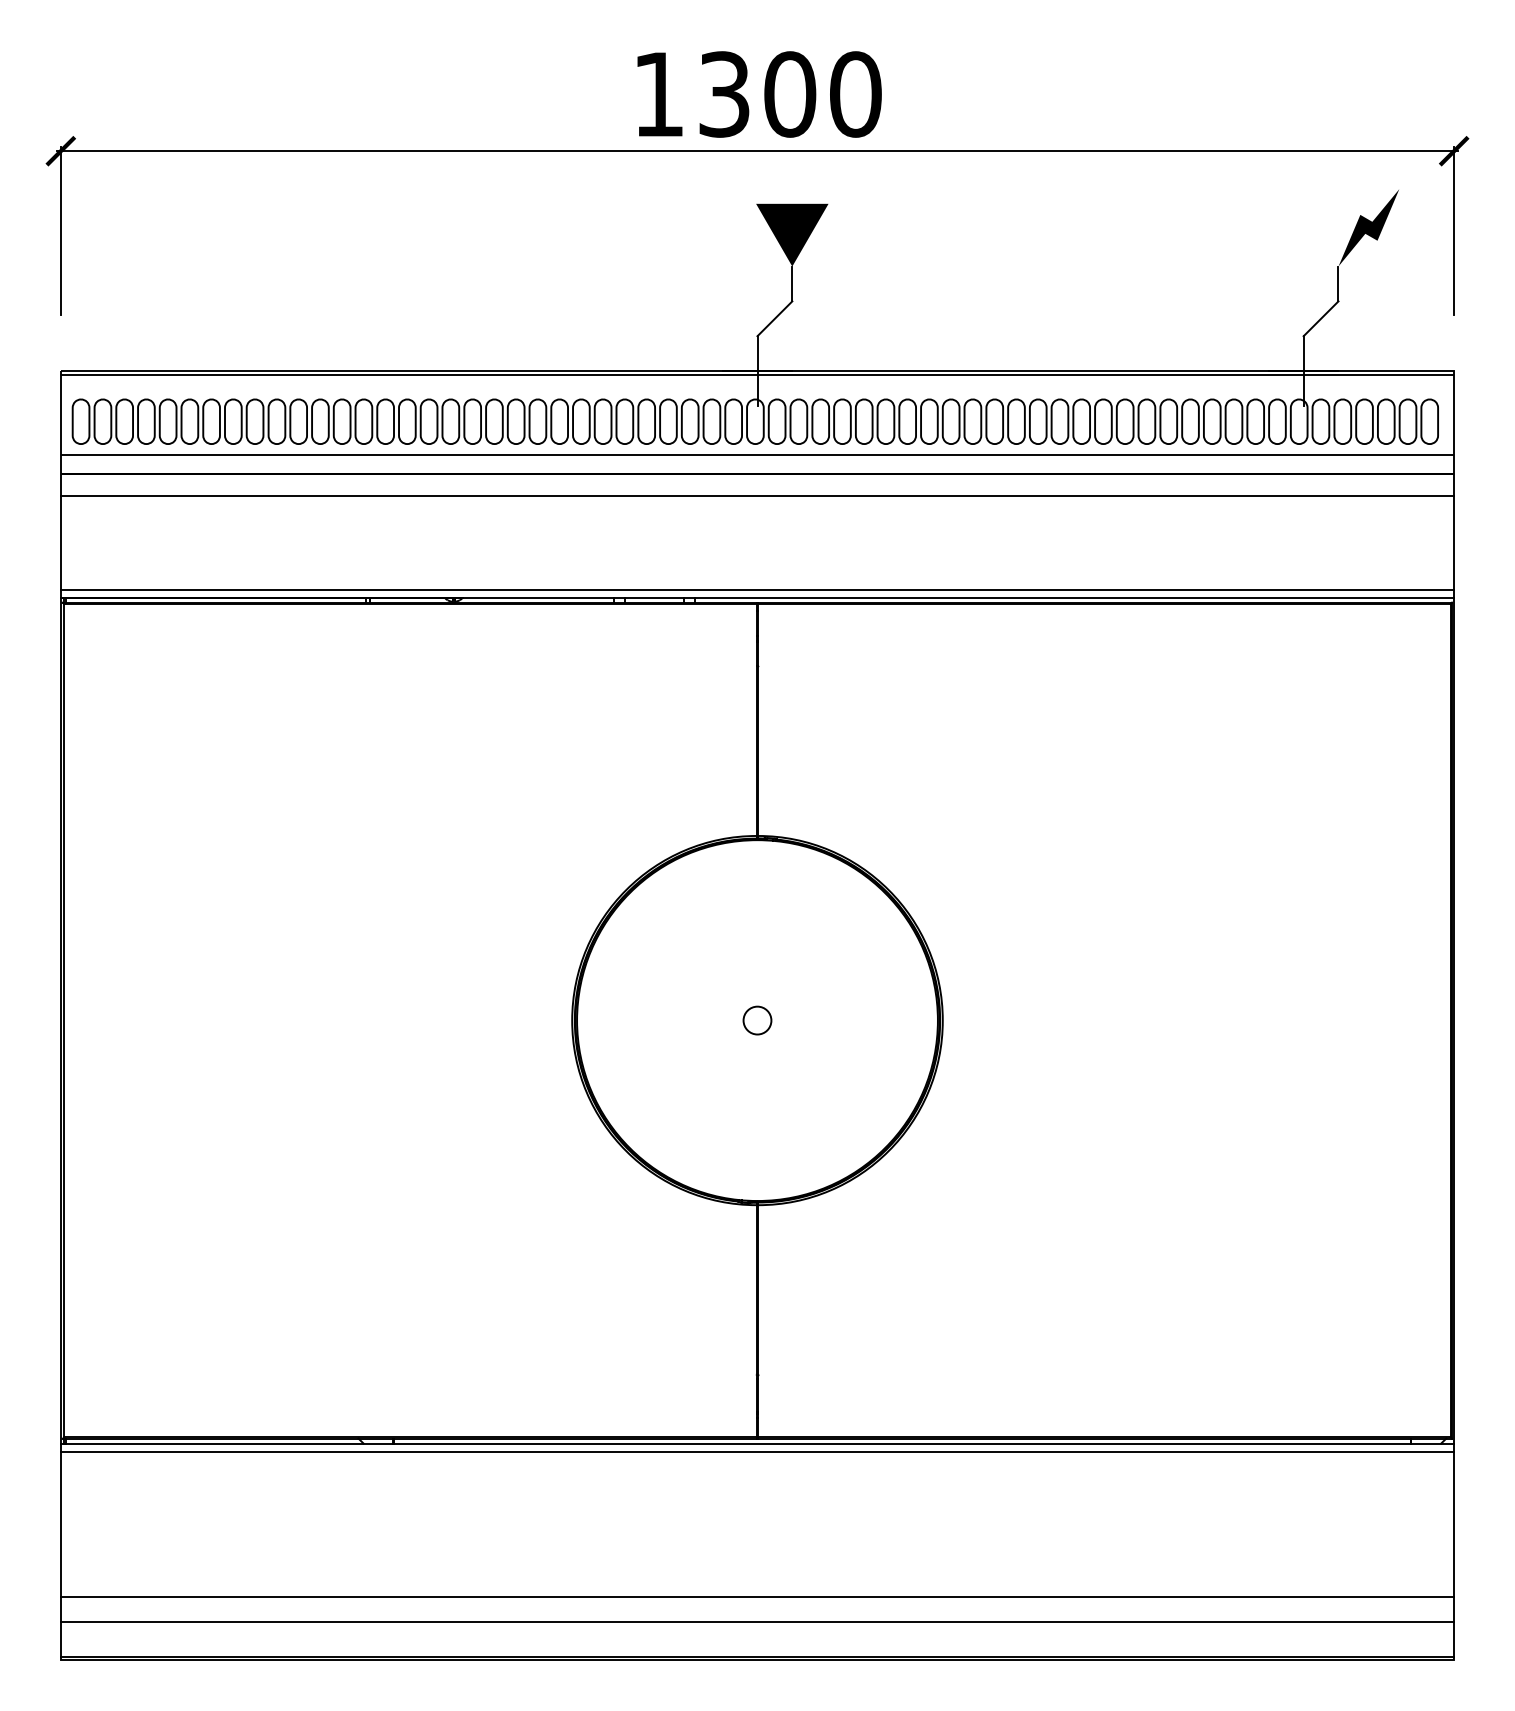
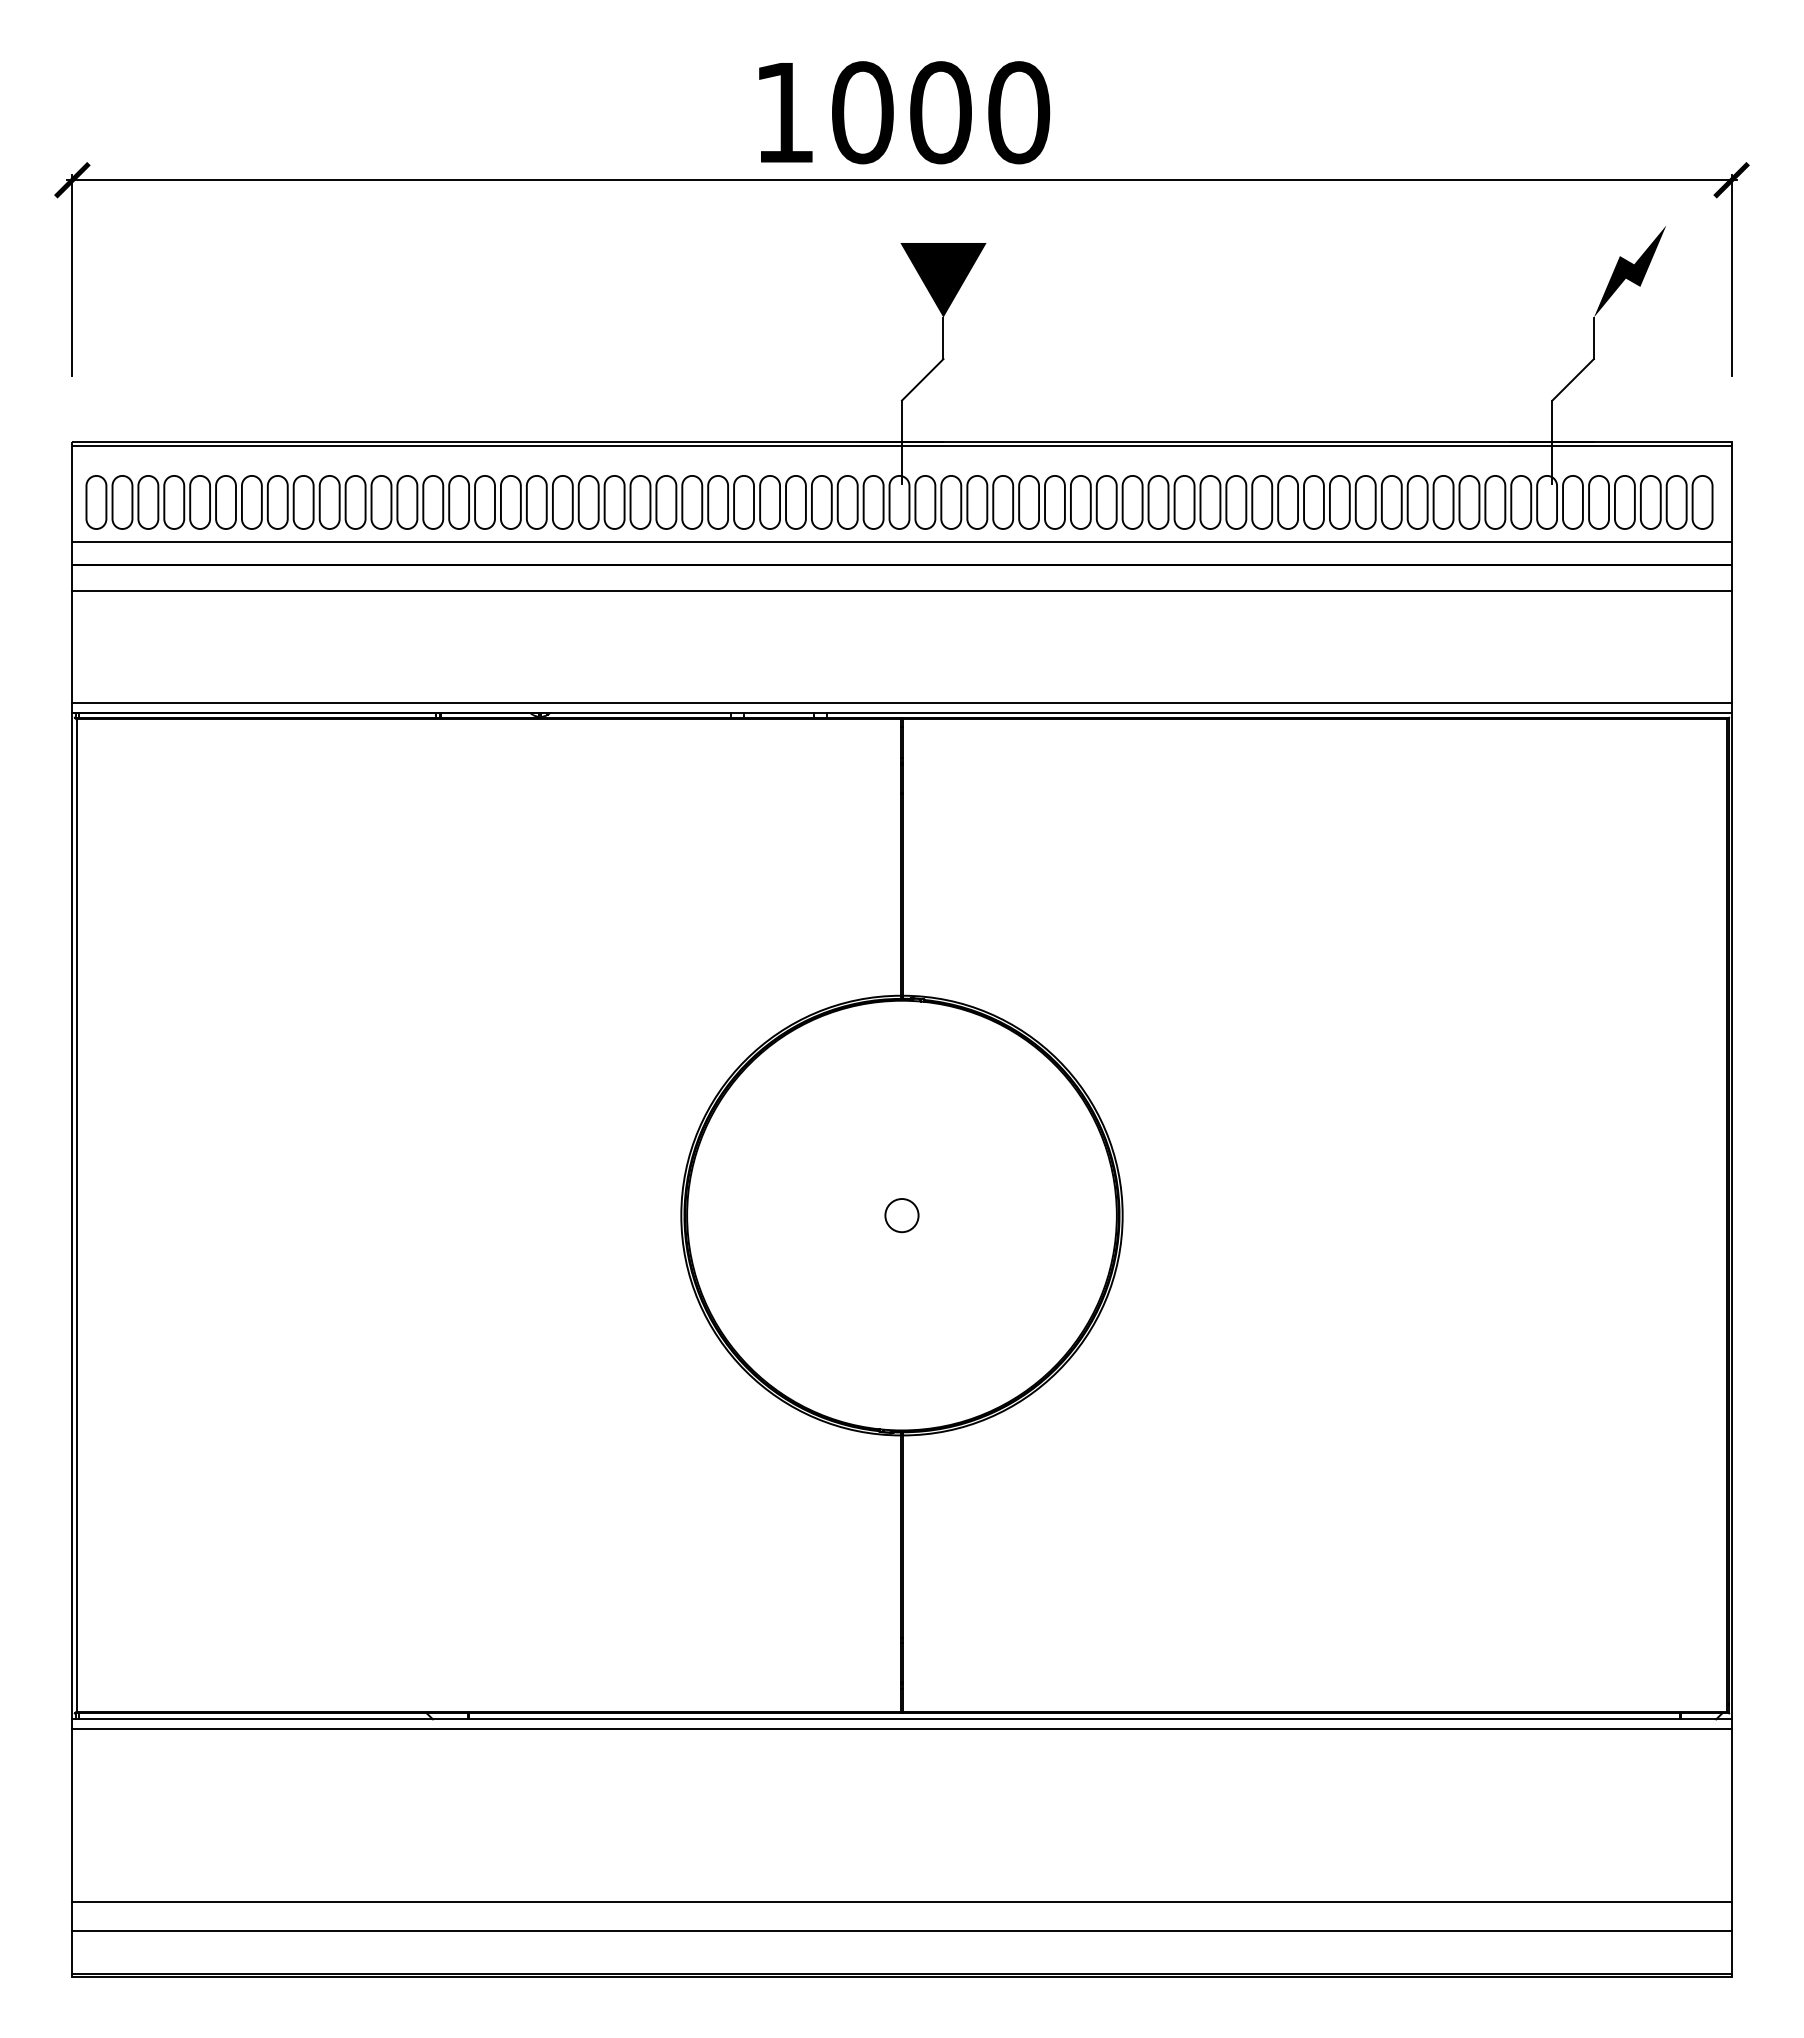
text: (724, 94) -> (862, 112), 1300 -> 1000

